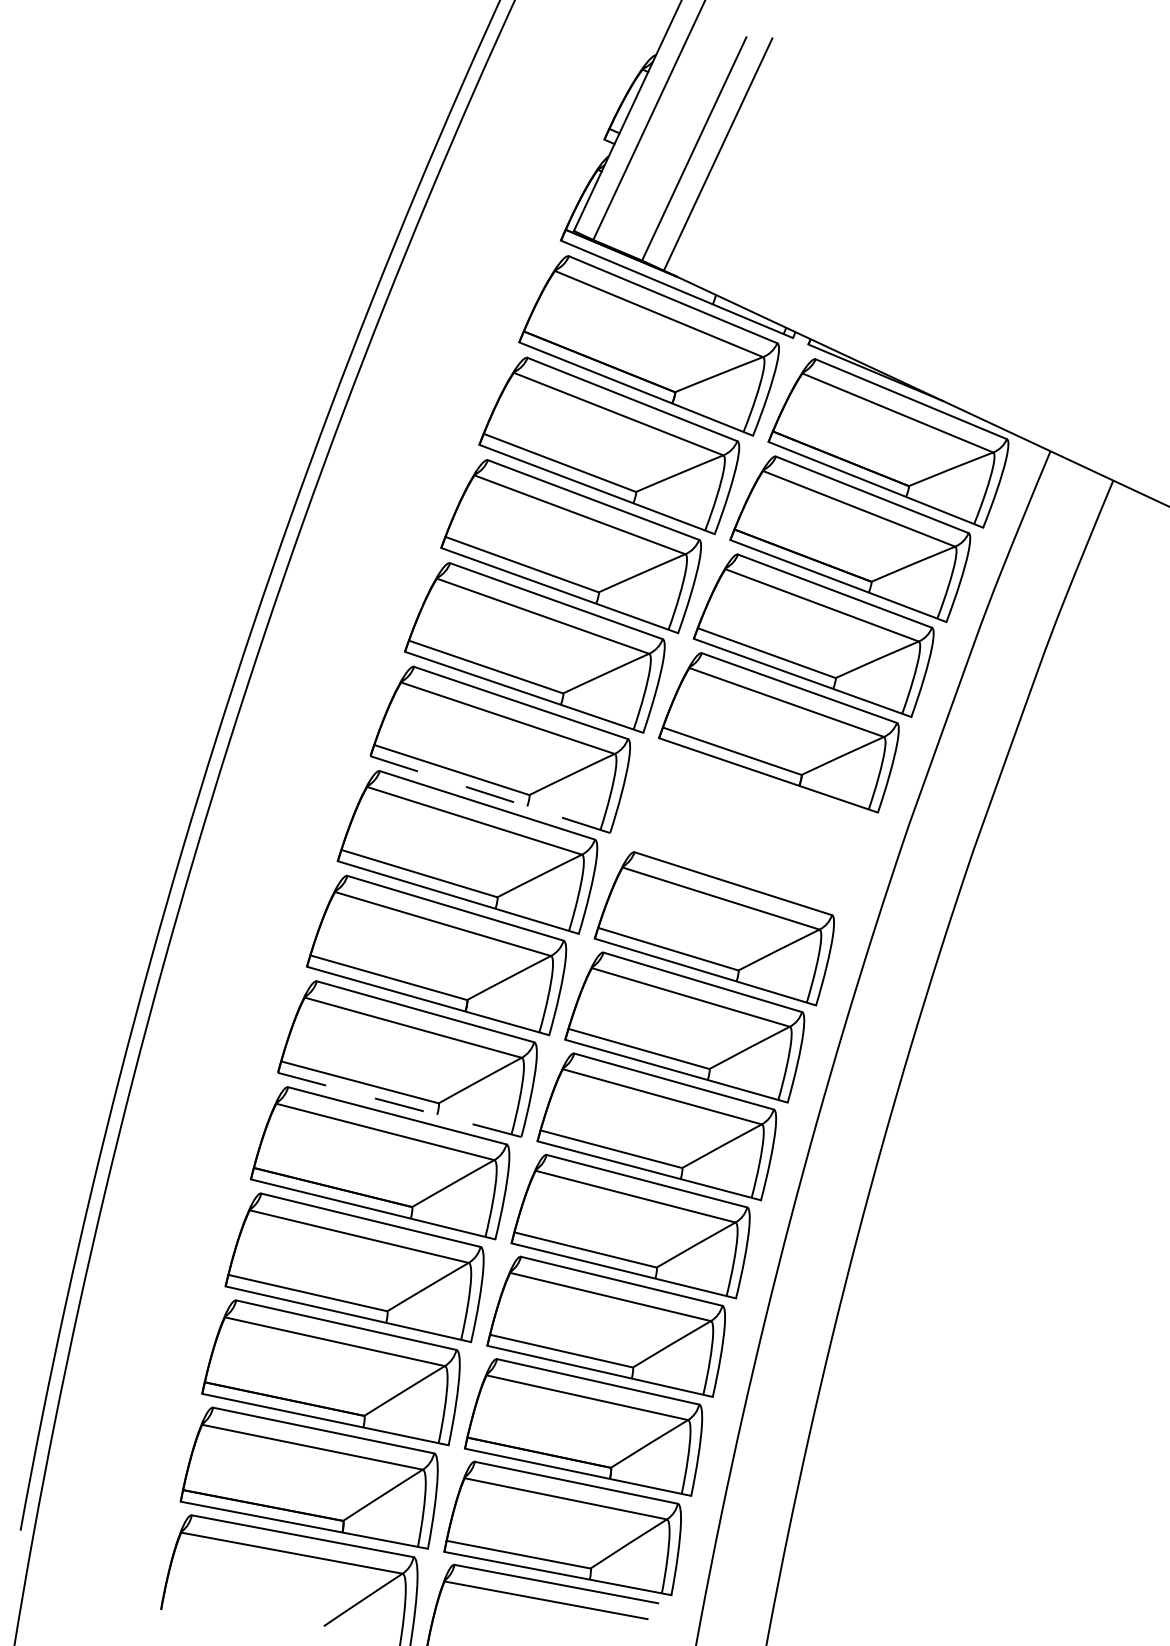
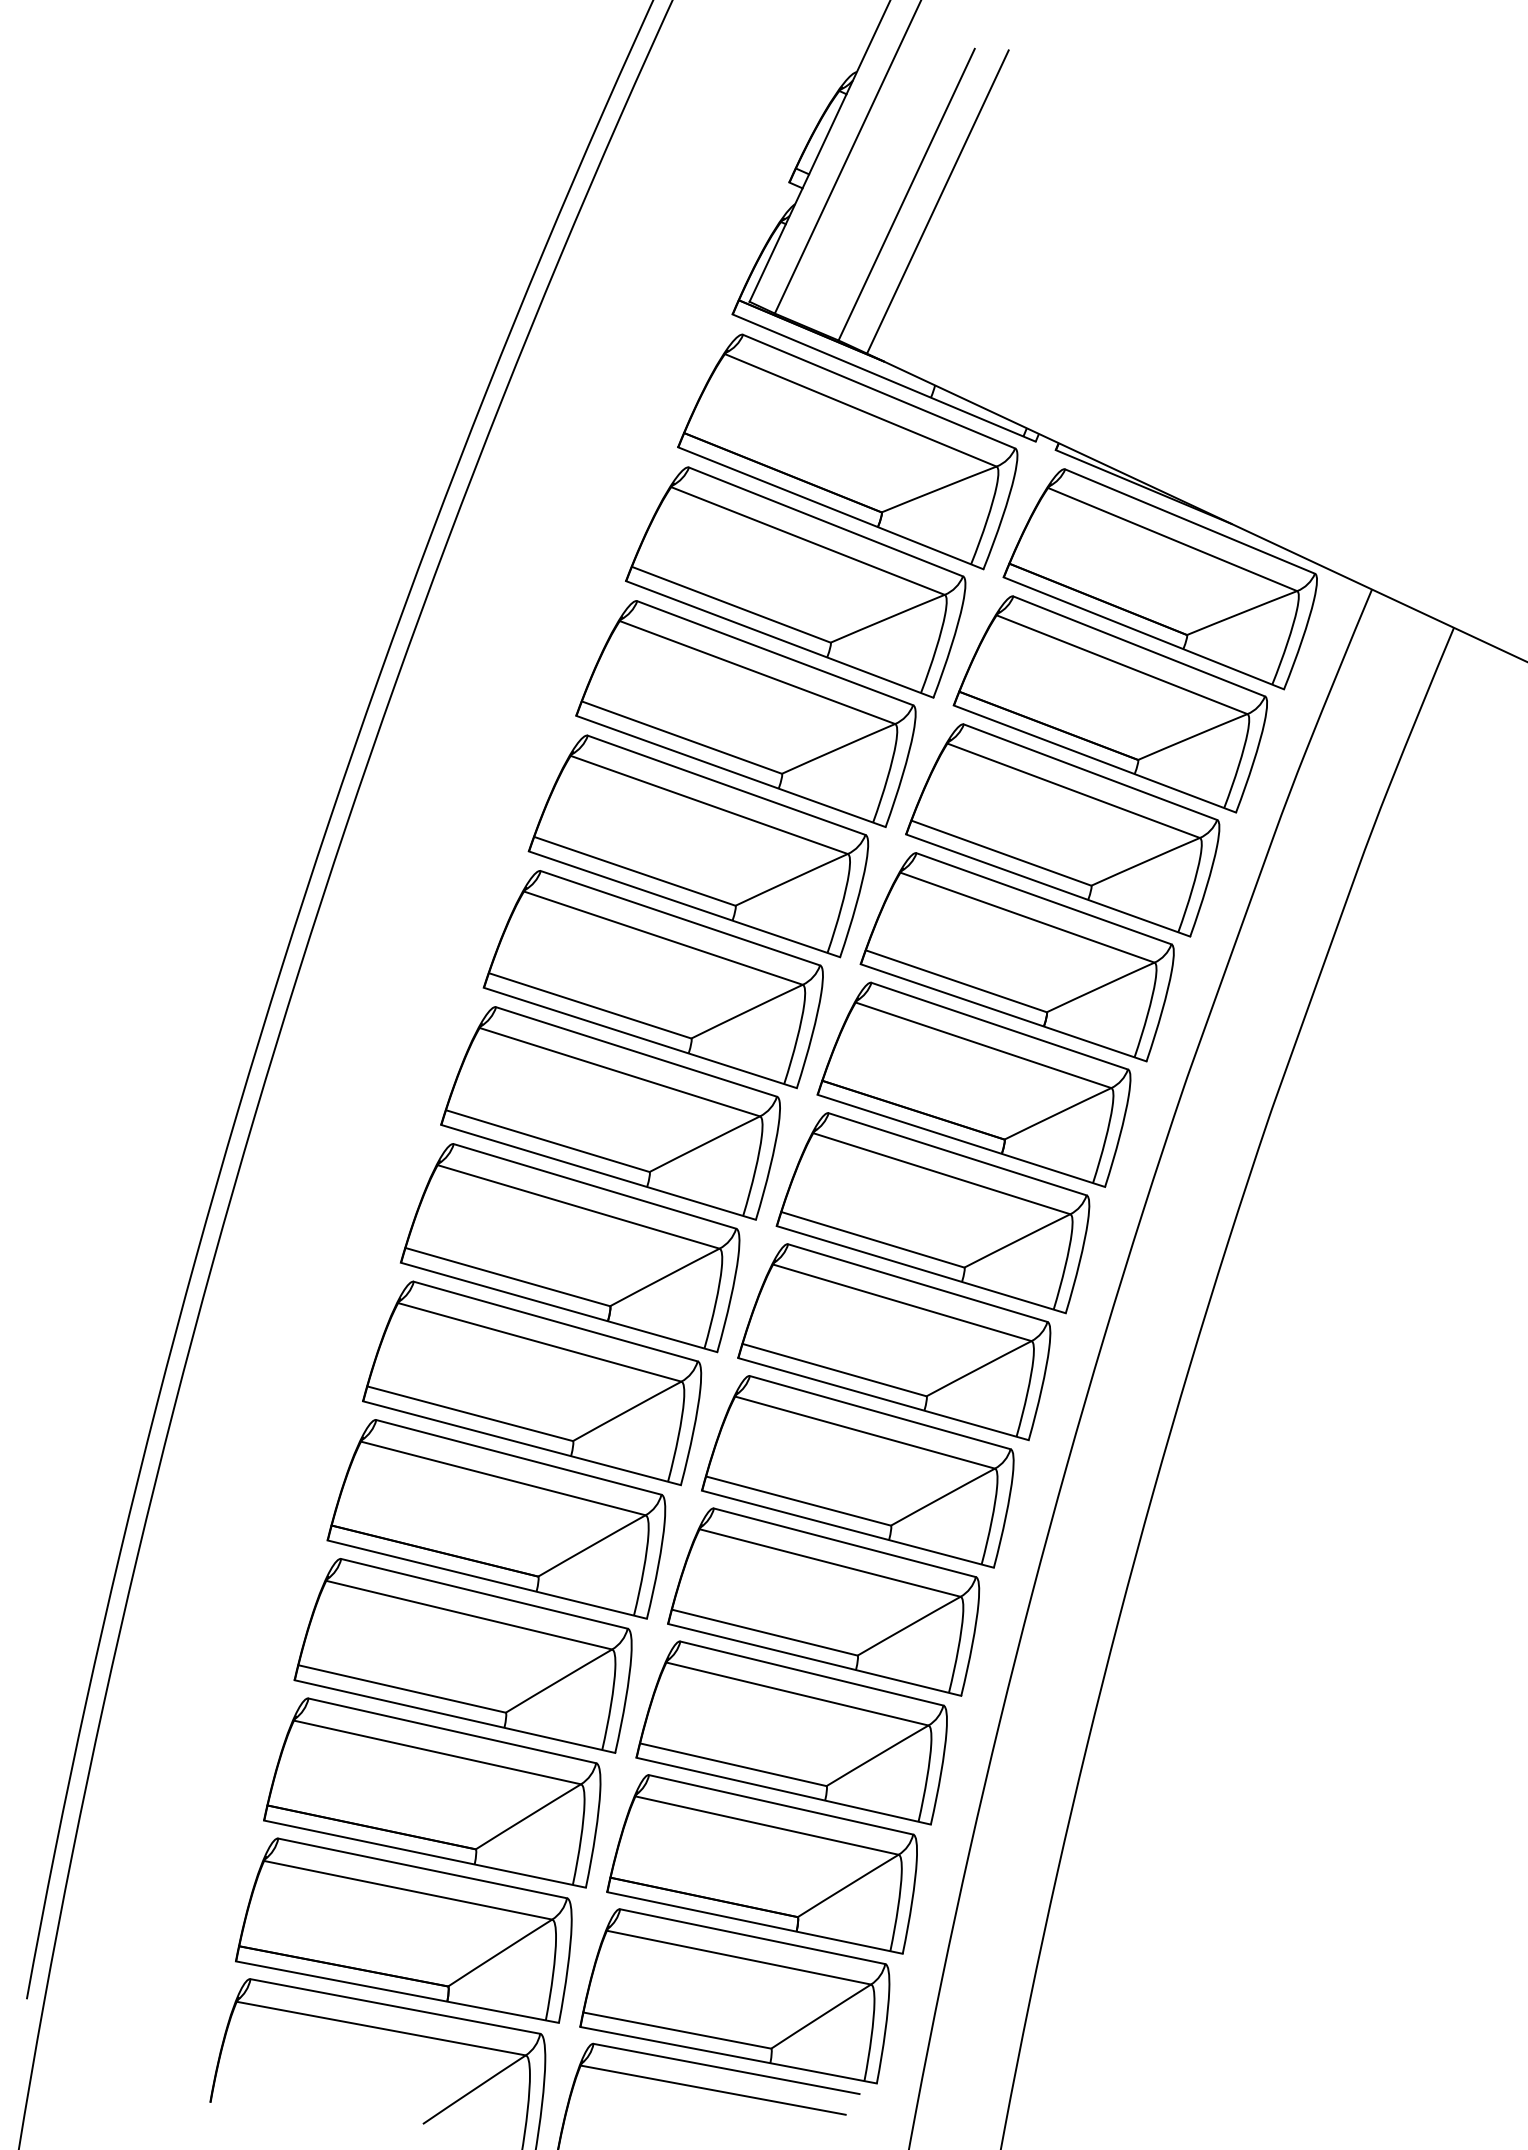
line: (489, 794) -> (639, 1037), dashed -> solid
part: (745, 830) -> (973, 1084), added
line: (399, 1105) -> (521, 1443), dashed -> solid

